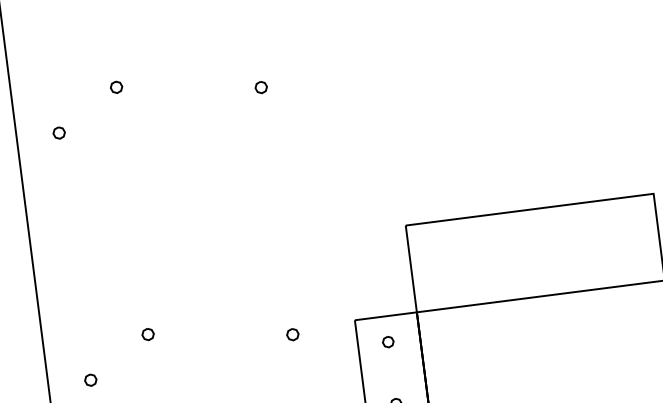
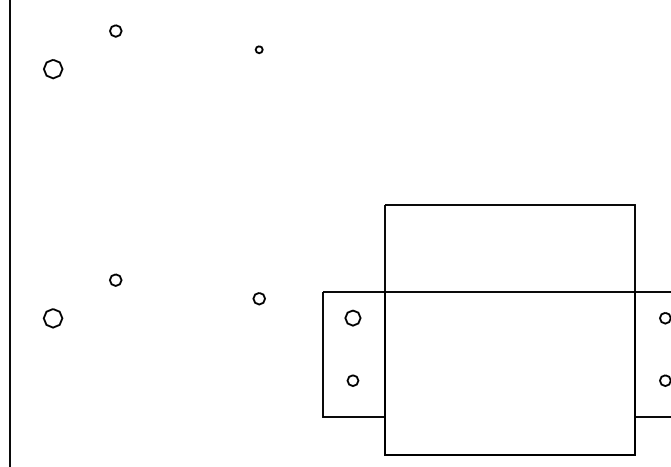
part: (260, 87) -> (258, 49), size x0.6
part: (58, 132) -> (52, 68), size x1.6
part: (387, 342) -> (352, 318), size x1.4
part: (90, 379) -> (52, 317), size x1.6

